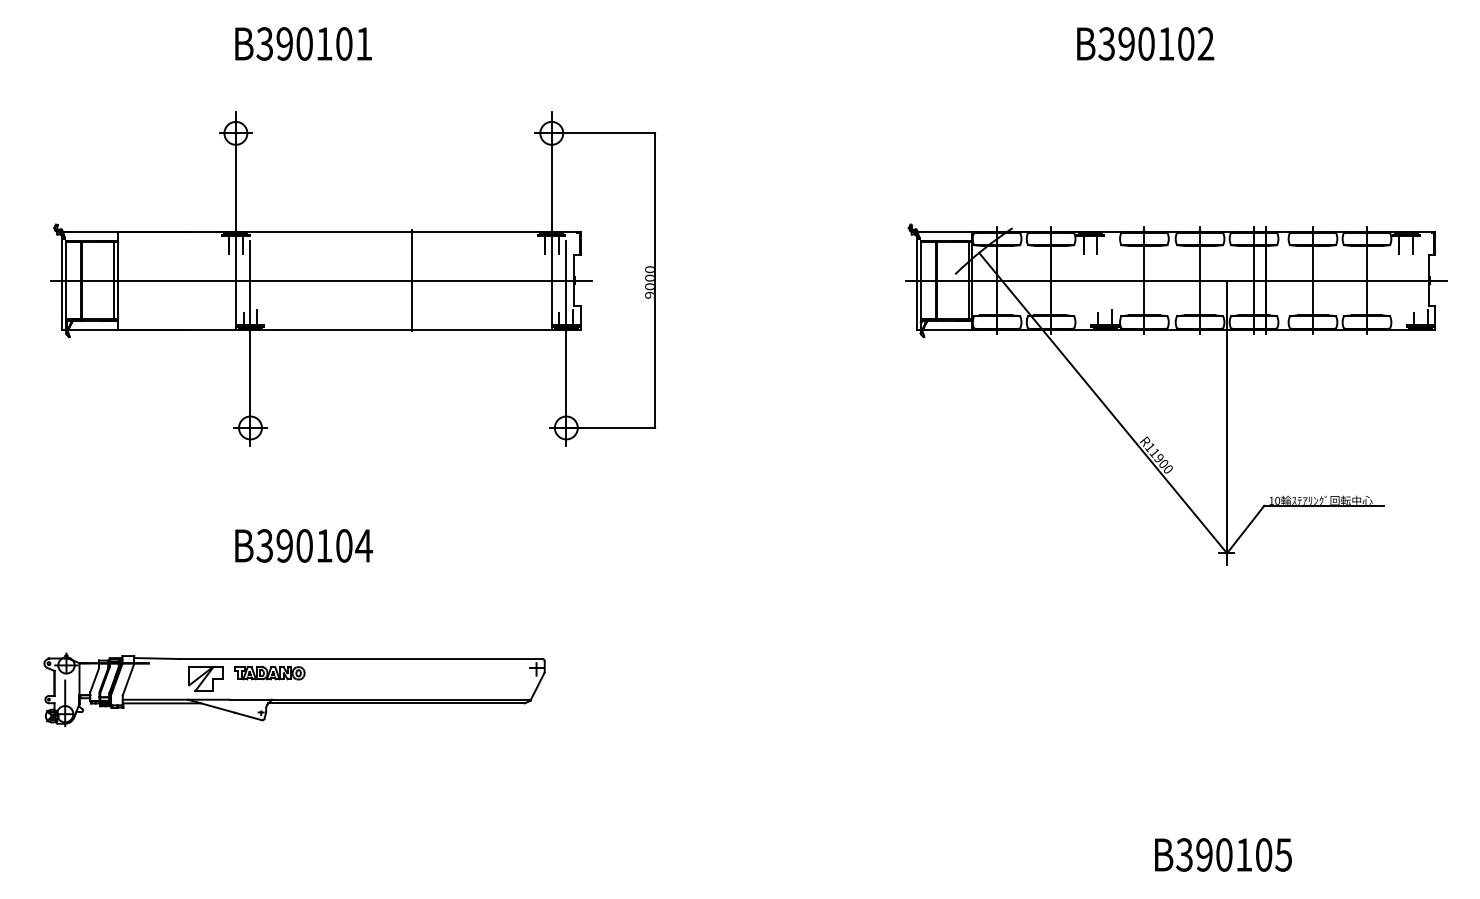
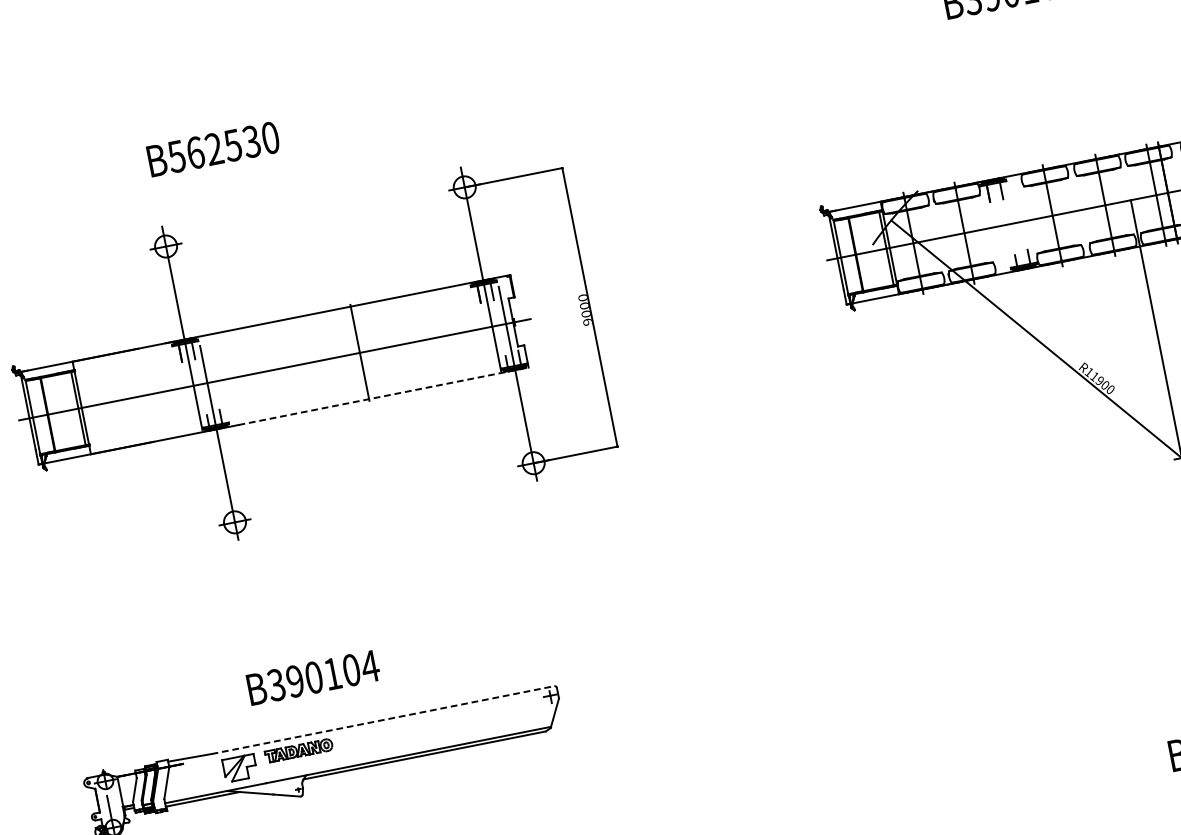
text: (314, 43) -> (223, 146), B390101 -> B562530
line: (427, 329) -> (383, 396), solid -> dashed
text: (303, 545) -> (312, 677), moved
line: (361, 659) -> (383, 720), solid -> dashed

